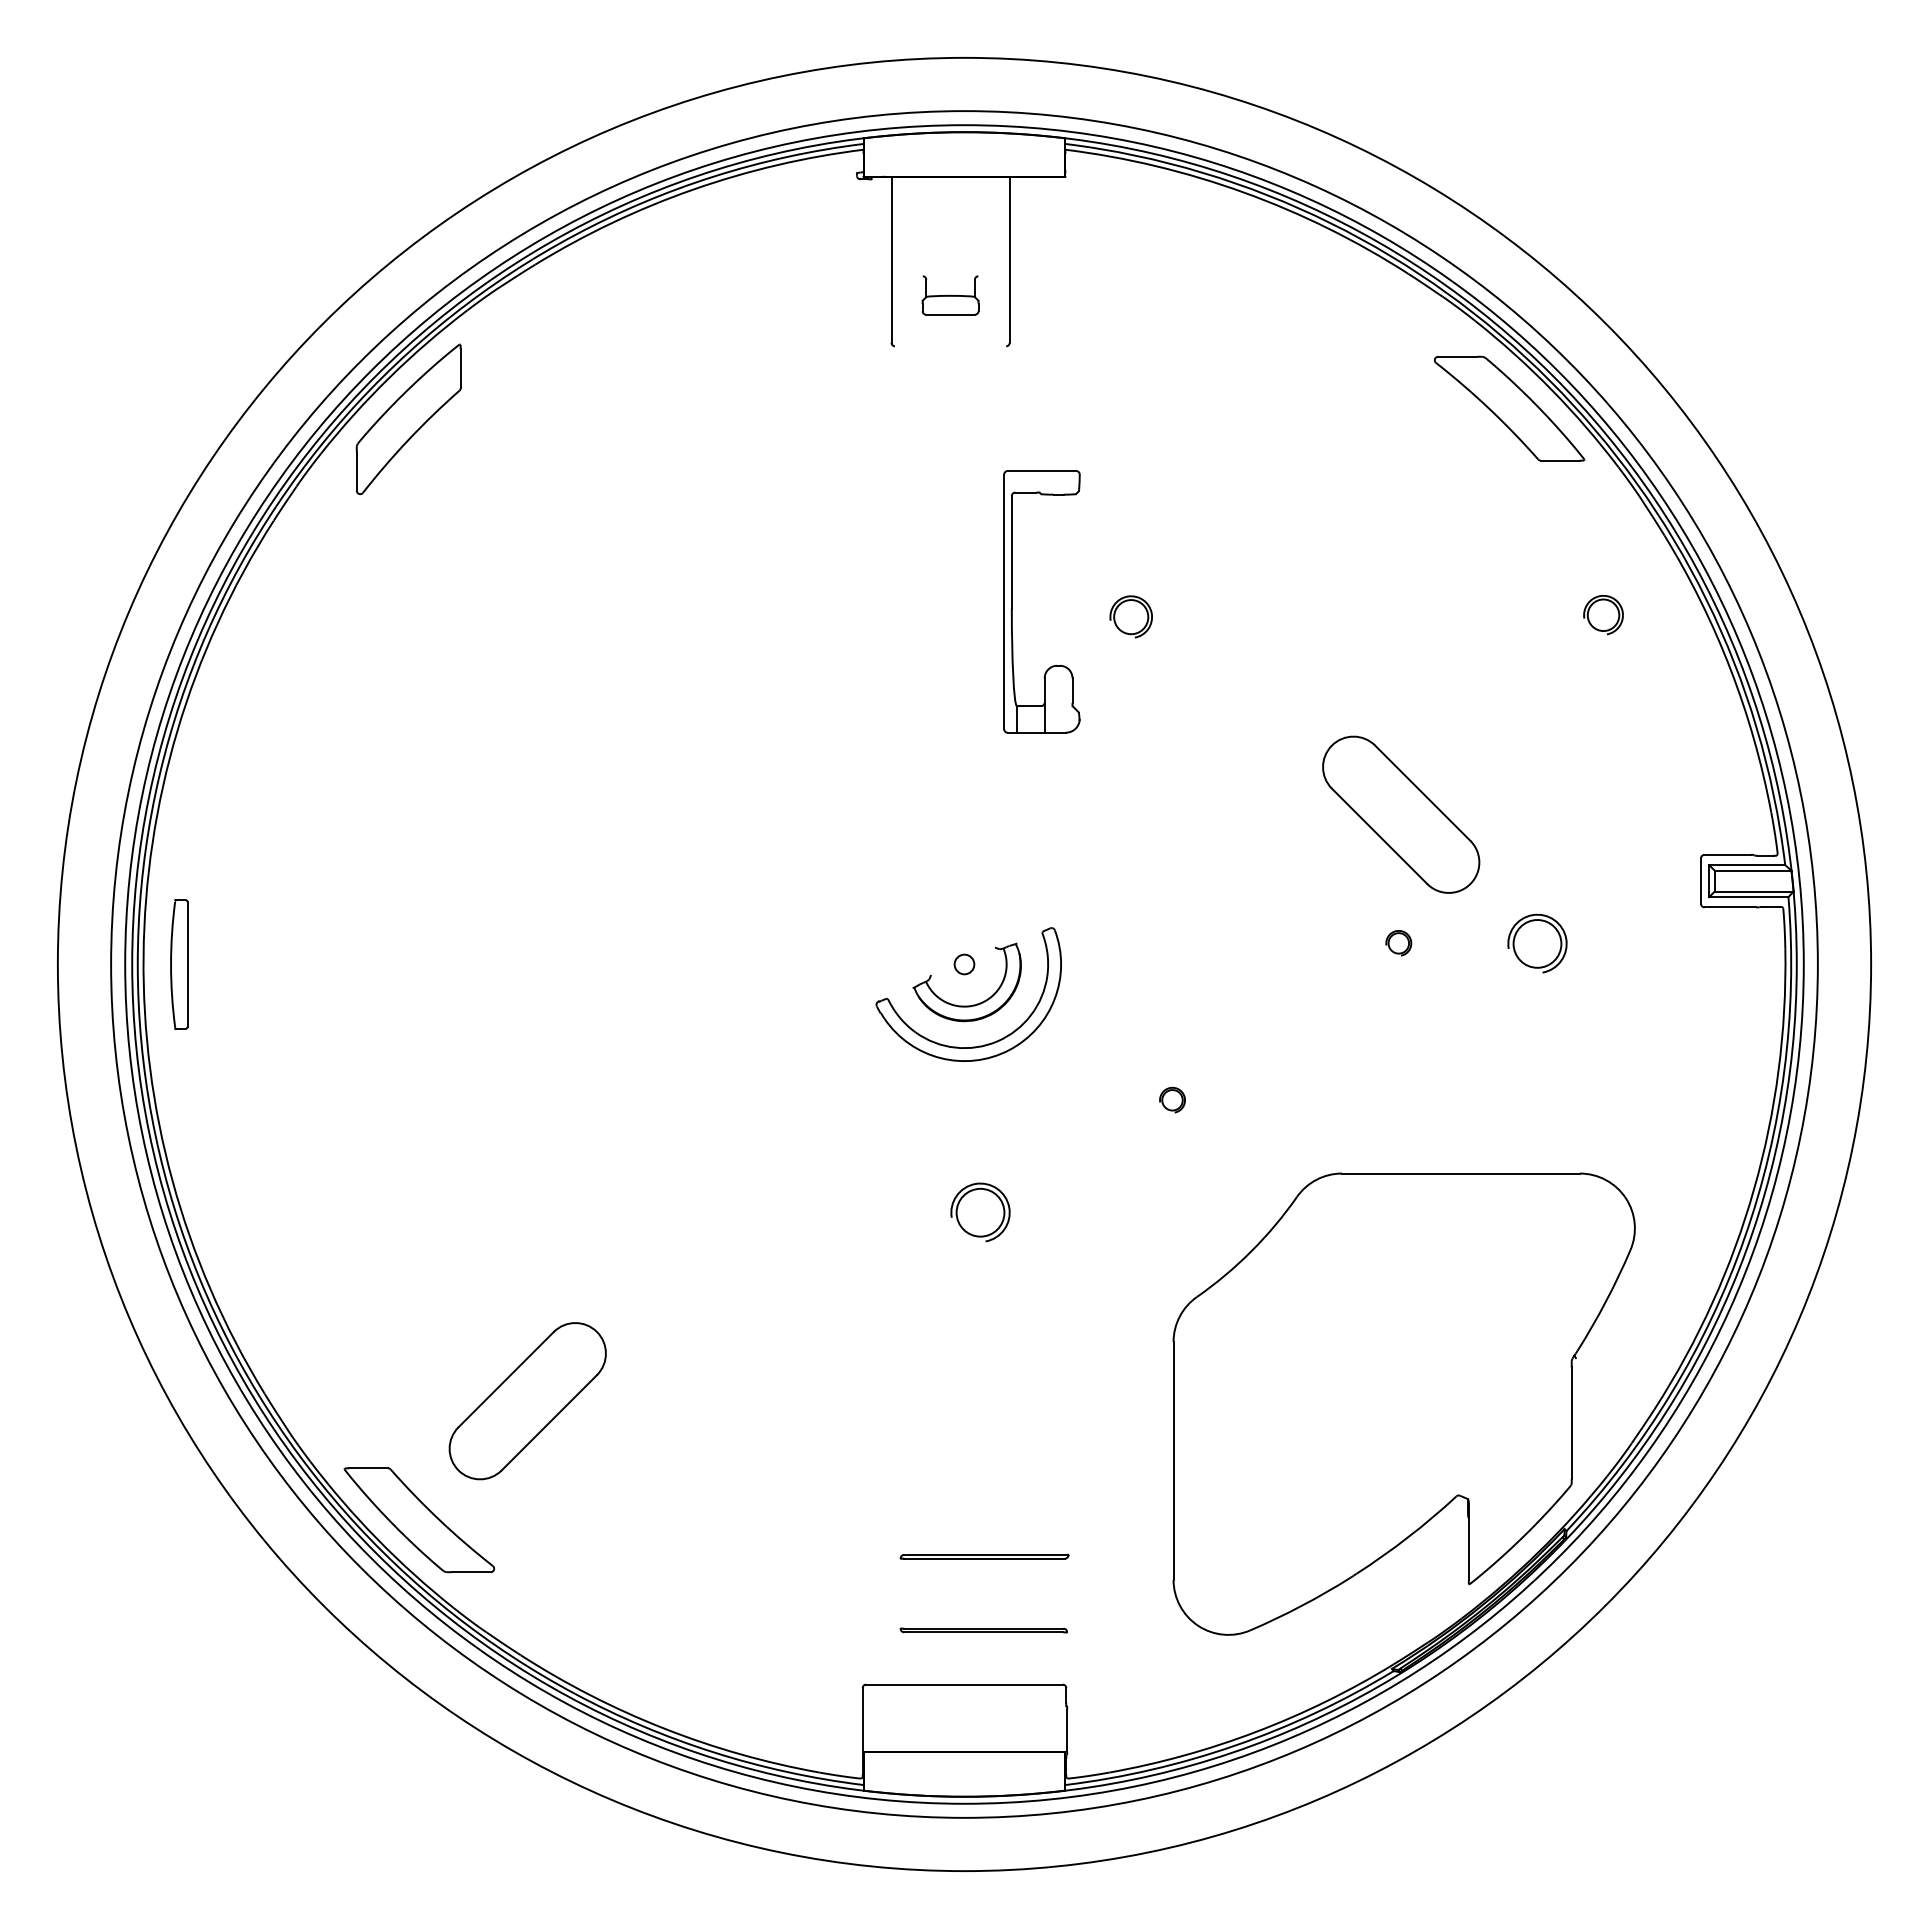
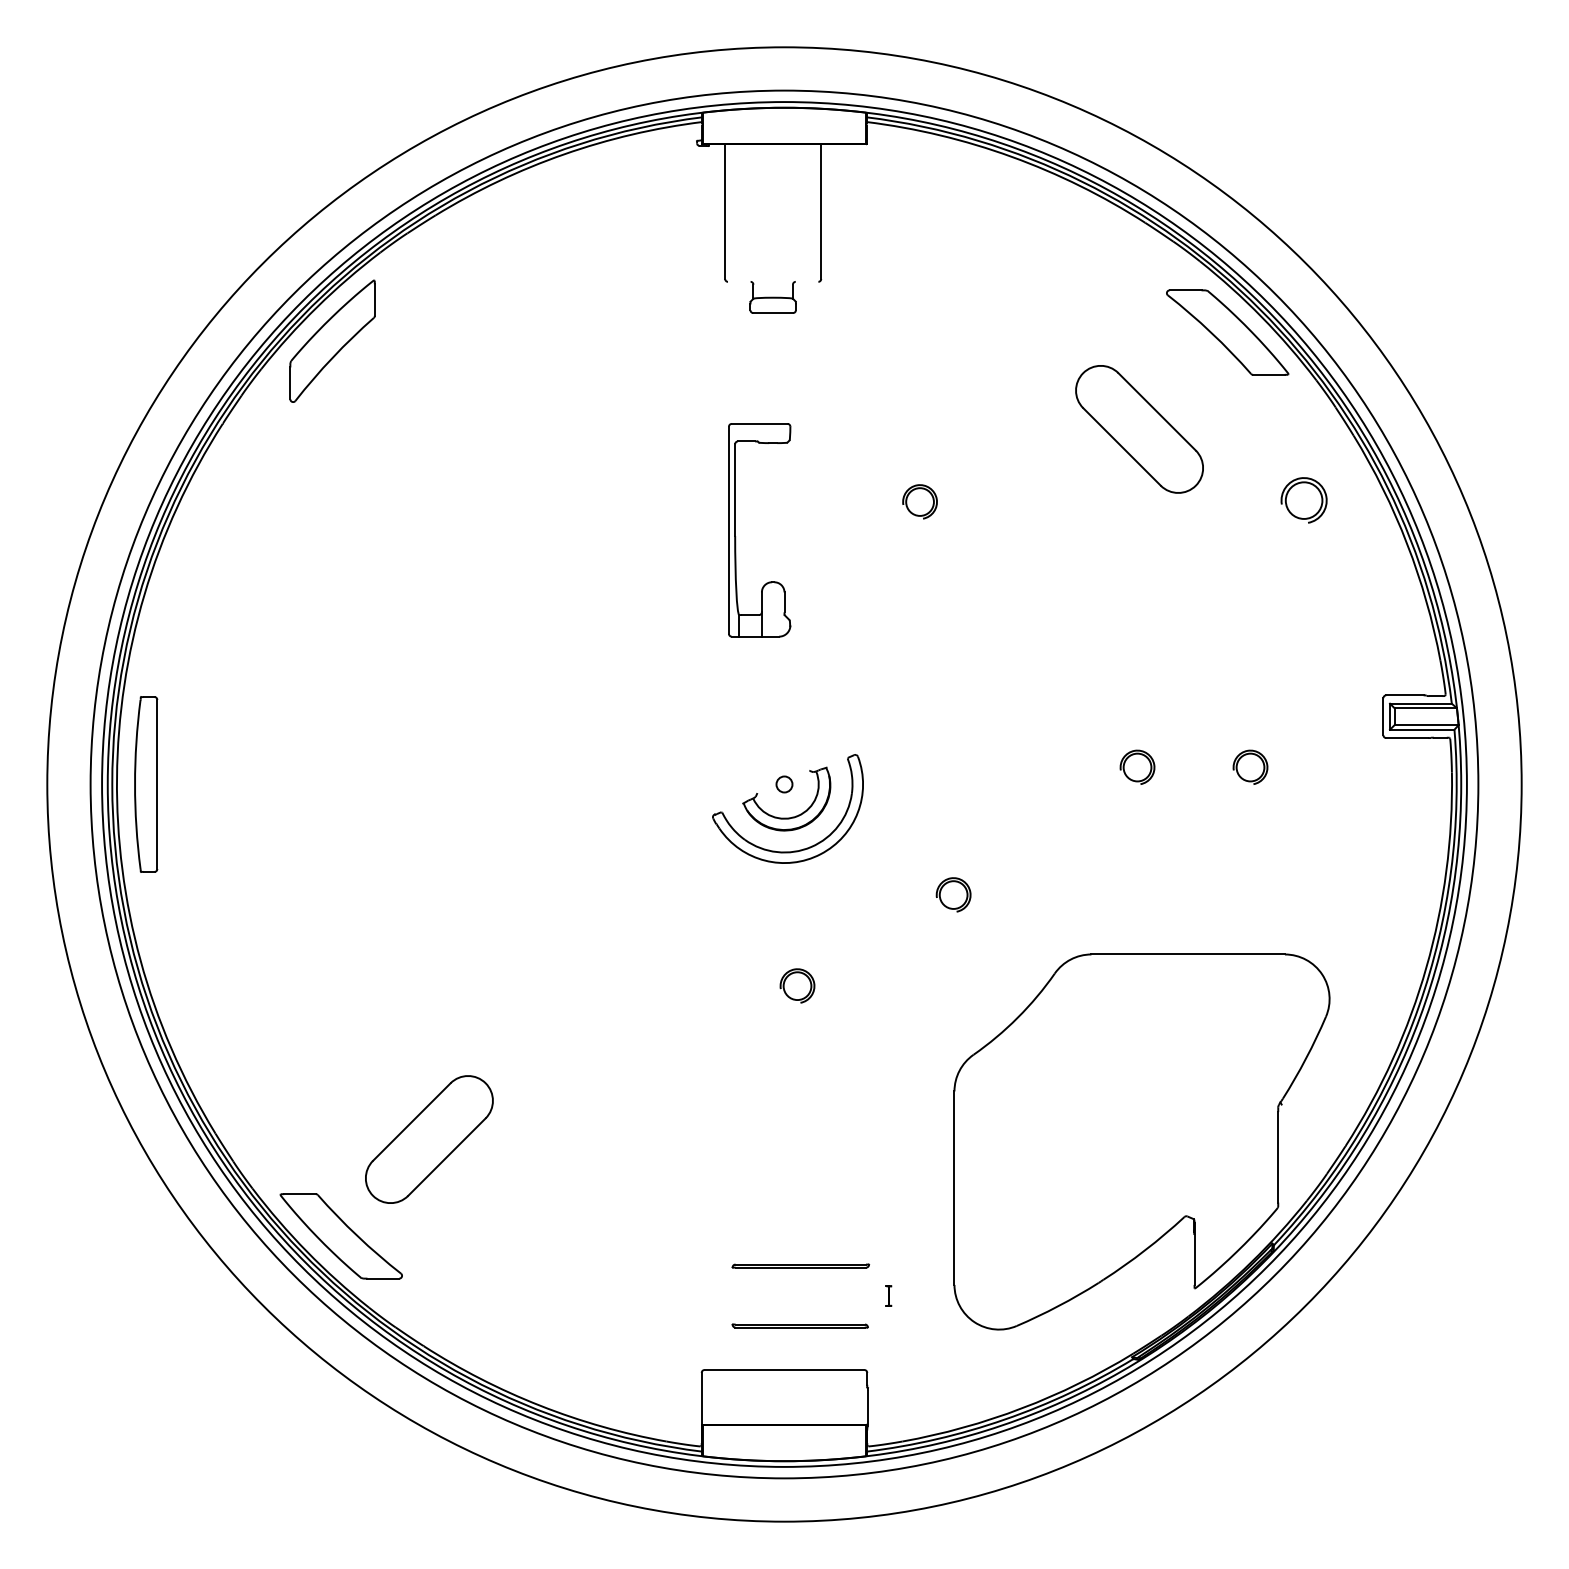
part: (950, 295) -> (773, 297), moved
part: (1012, 601) -> (735, 529), moved
part: (1603, 614) -> (1304, 499), size x1.43
part: (1401, 814) -> (1139, 429), moved
part: (1398, 942) -> (1137, 766), size x1.67
part: (1537, 942) -> (1250, 766), size x0.71
part: (178, 964) -> (145, 784), size x1.67
part: (1172, 1099) -> (953, 894), size x1.67
part: (980, 1211) -> (797, 985), size x0.71
part: (1093, 1593) -> (889, 1295), added

